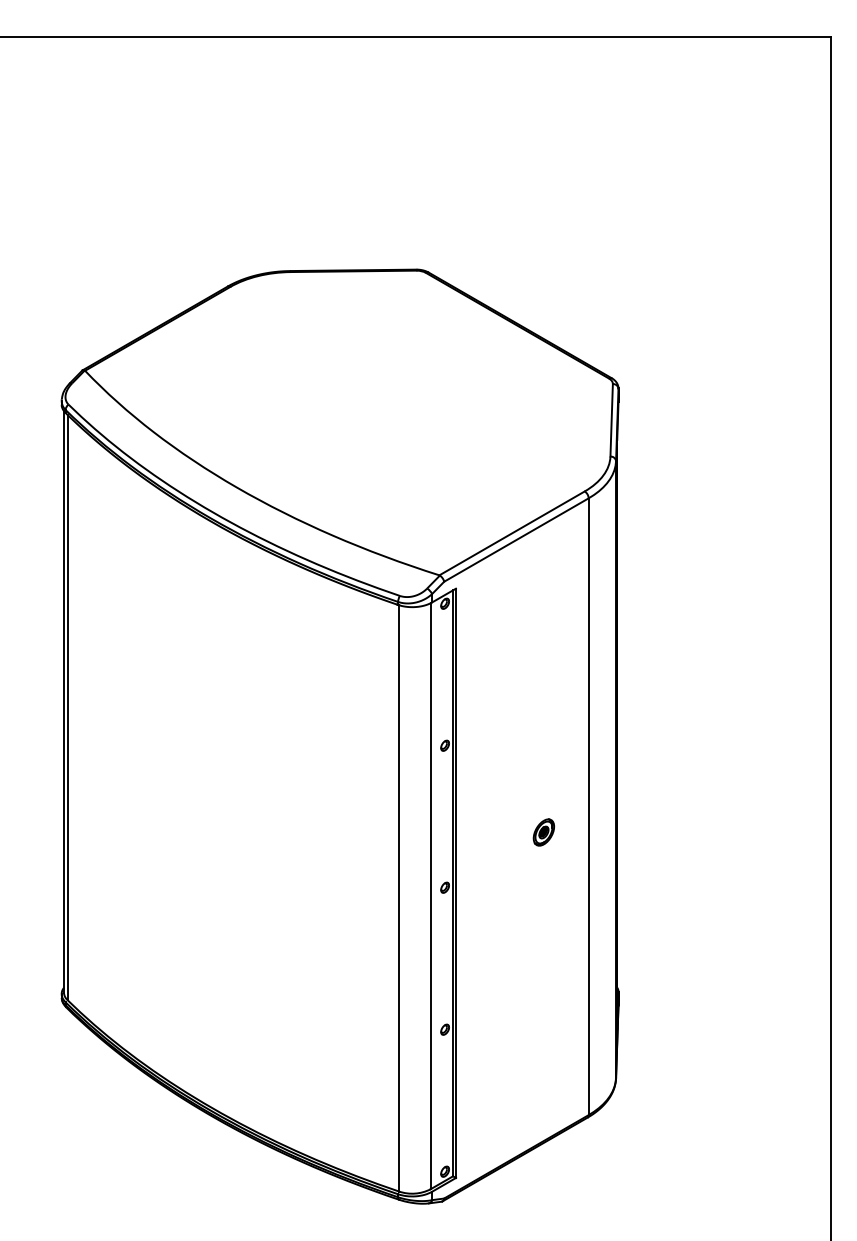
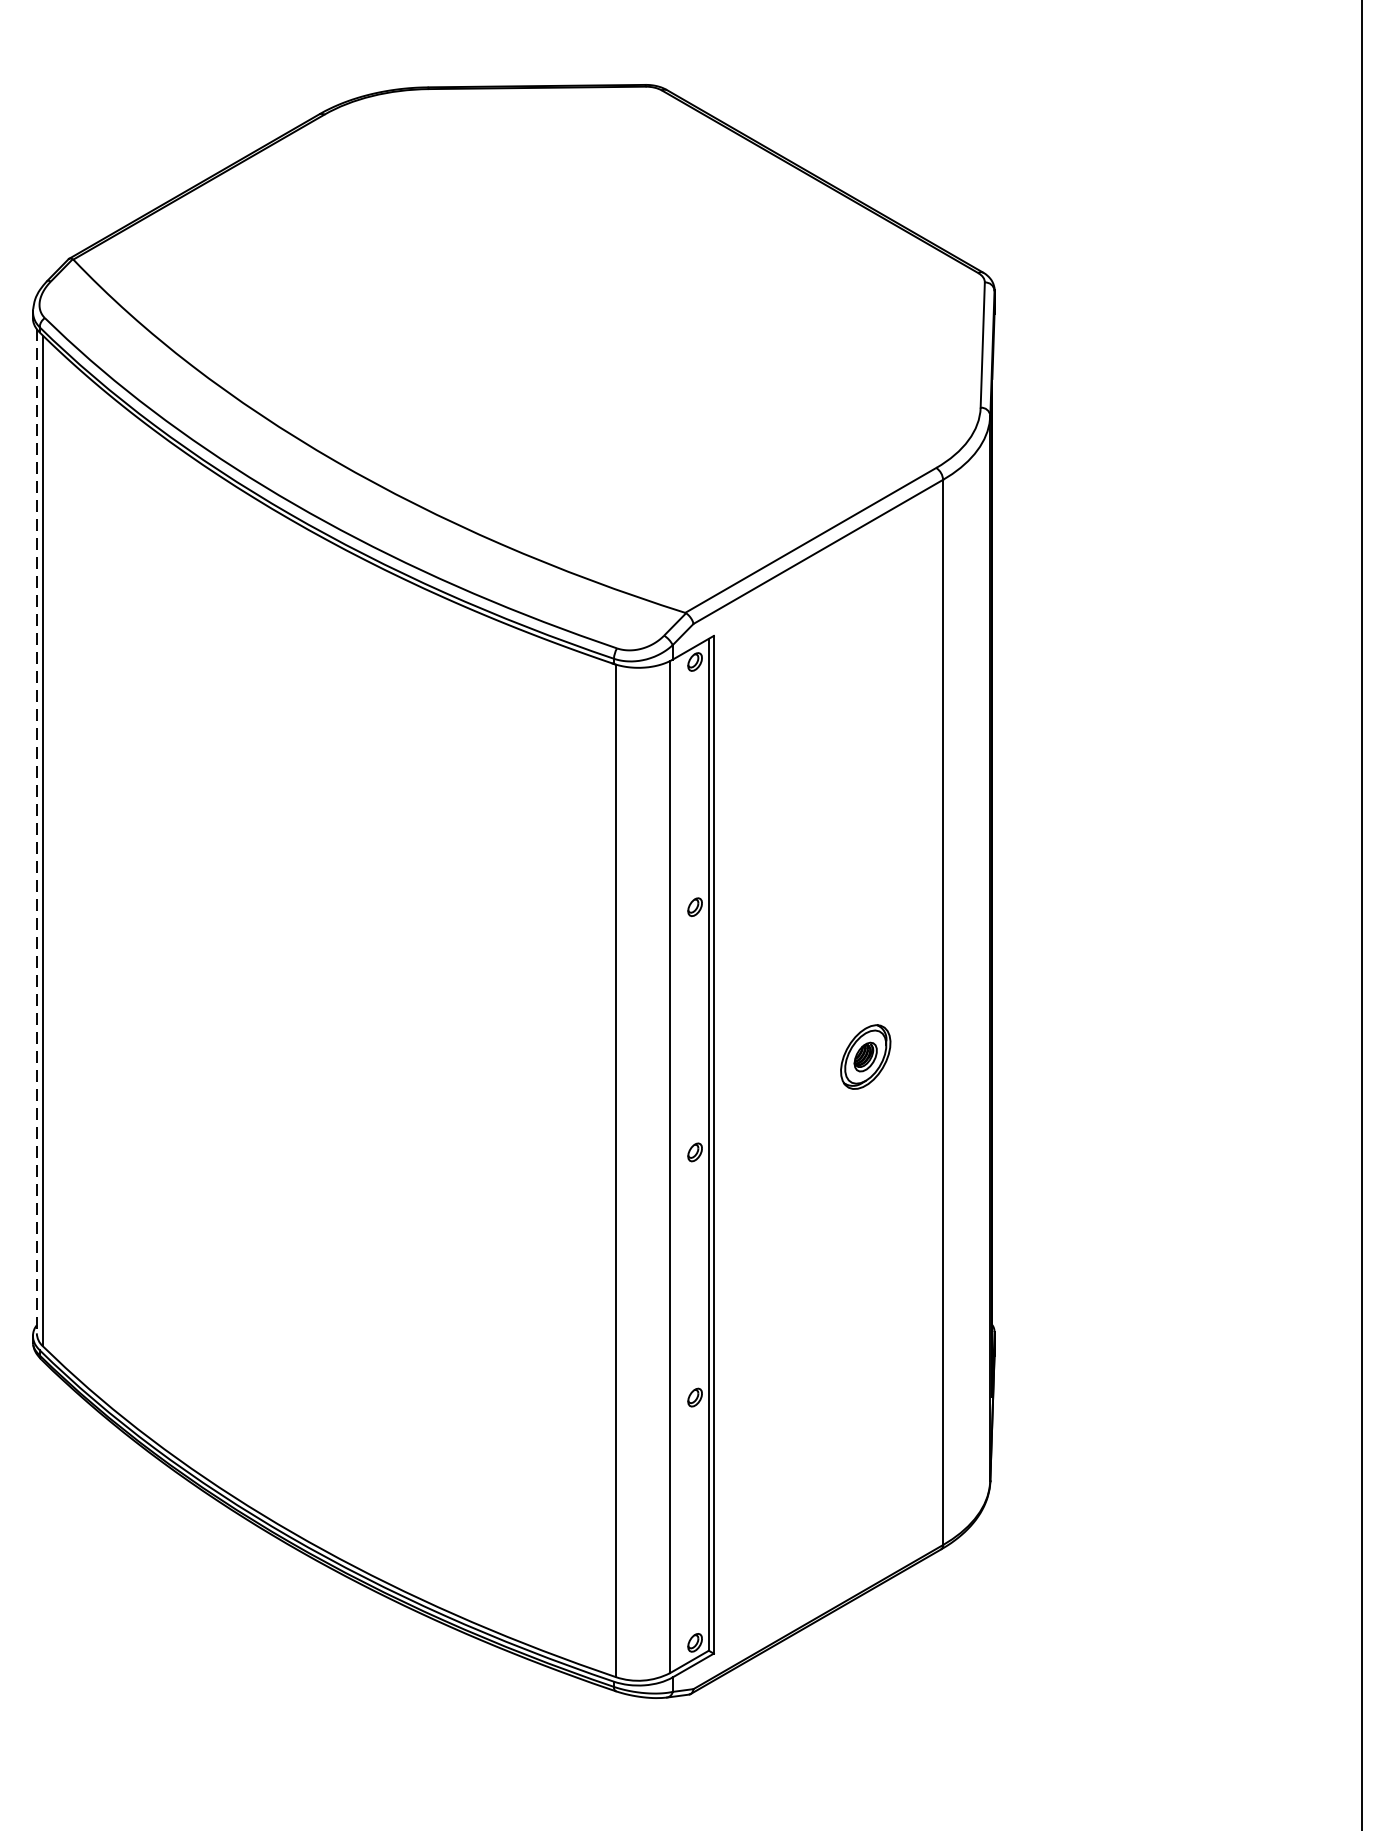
line: (63, 701) -> (36, 830), solid -> dashed
part: (543, 832) -> (865, 1056), size x1.4

